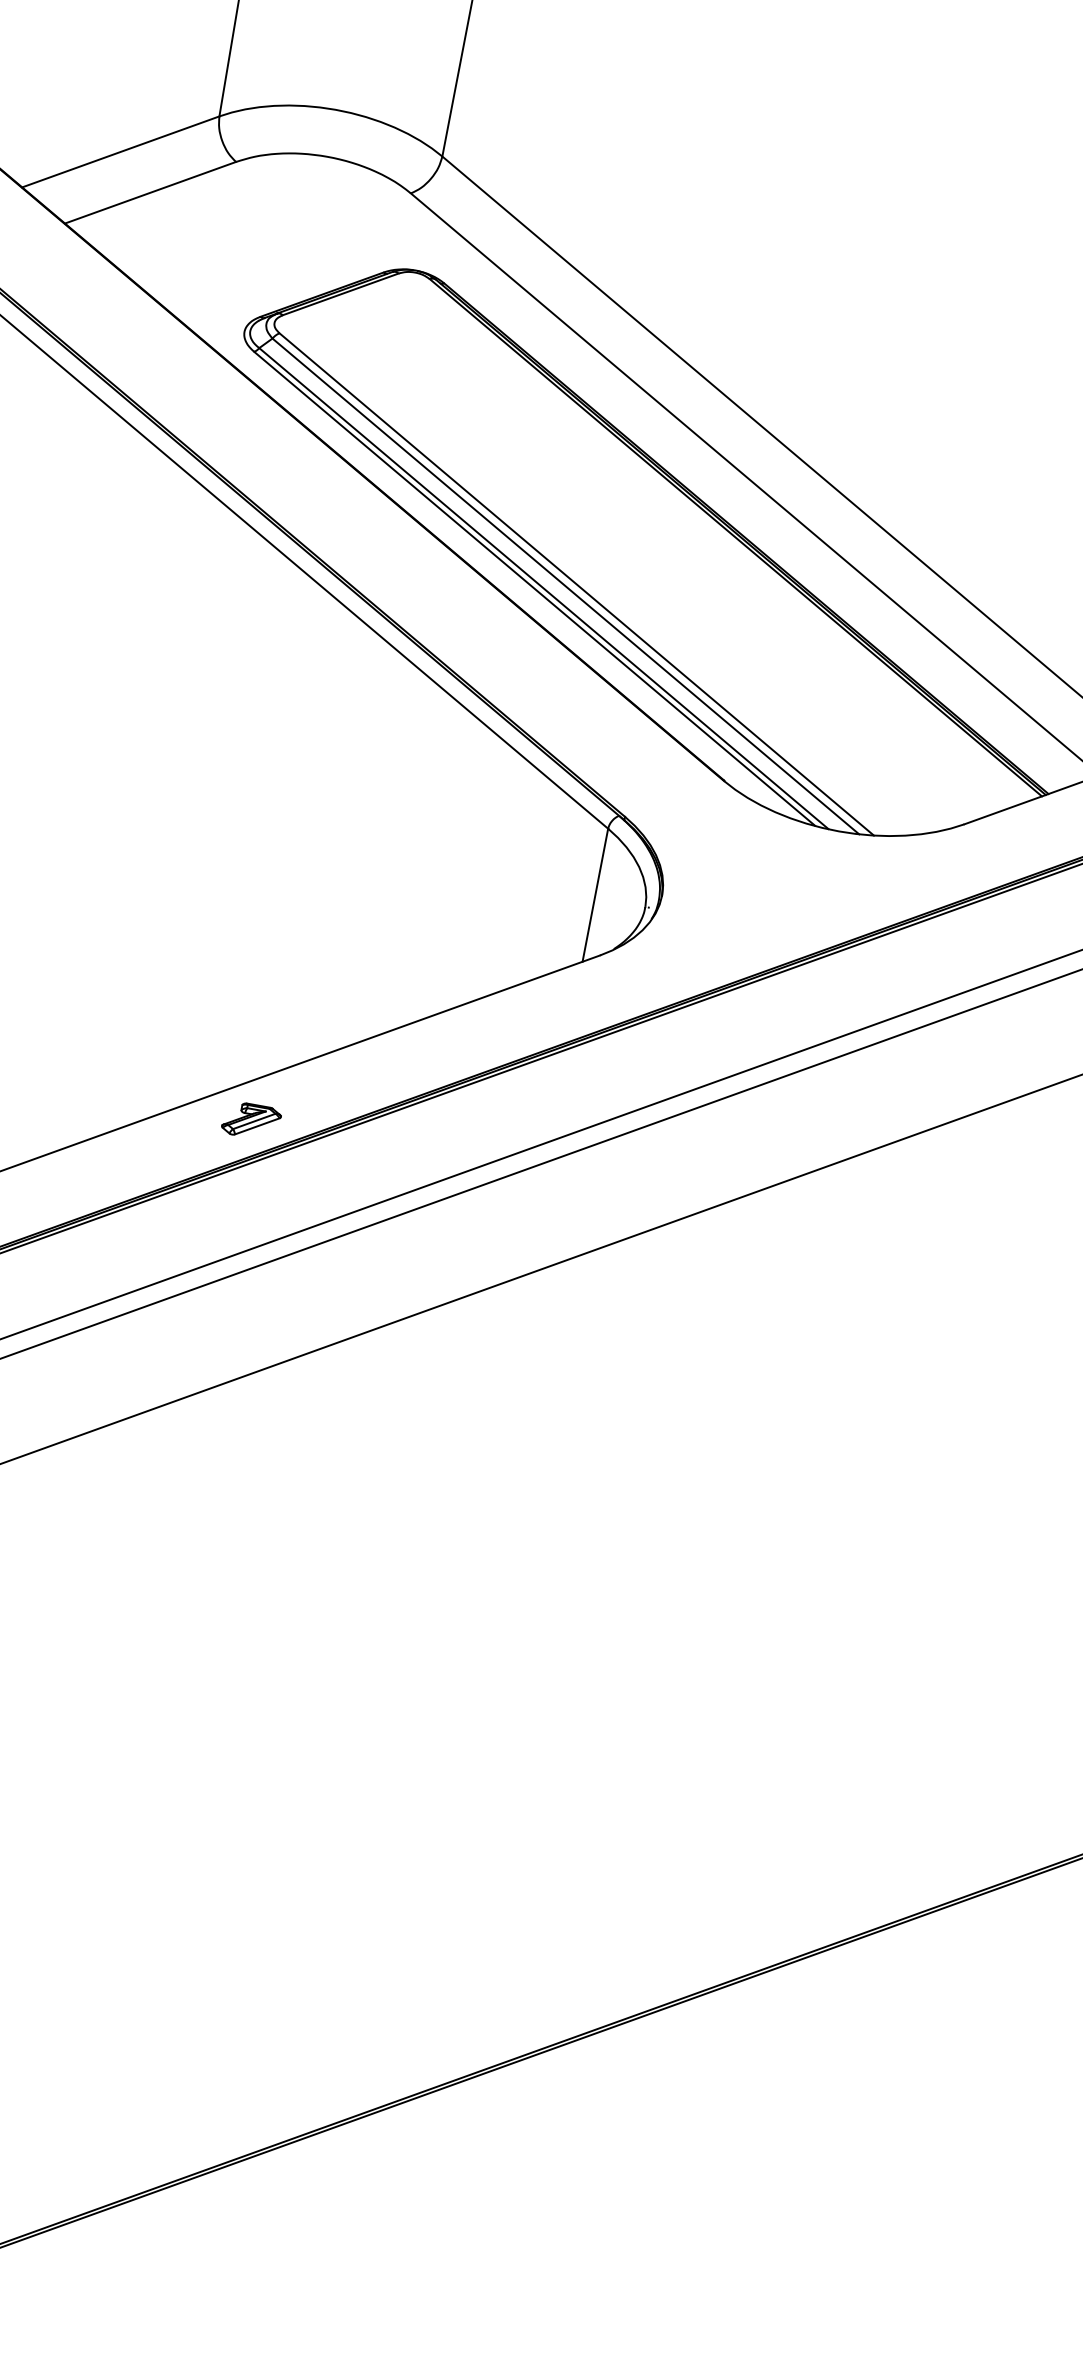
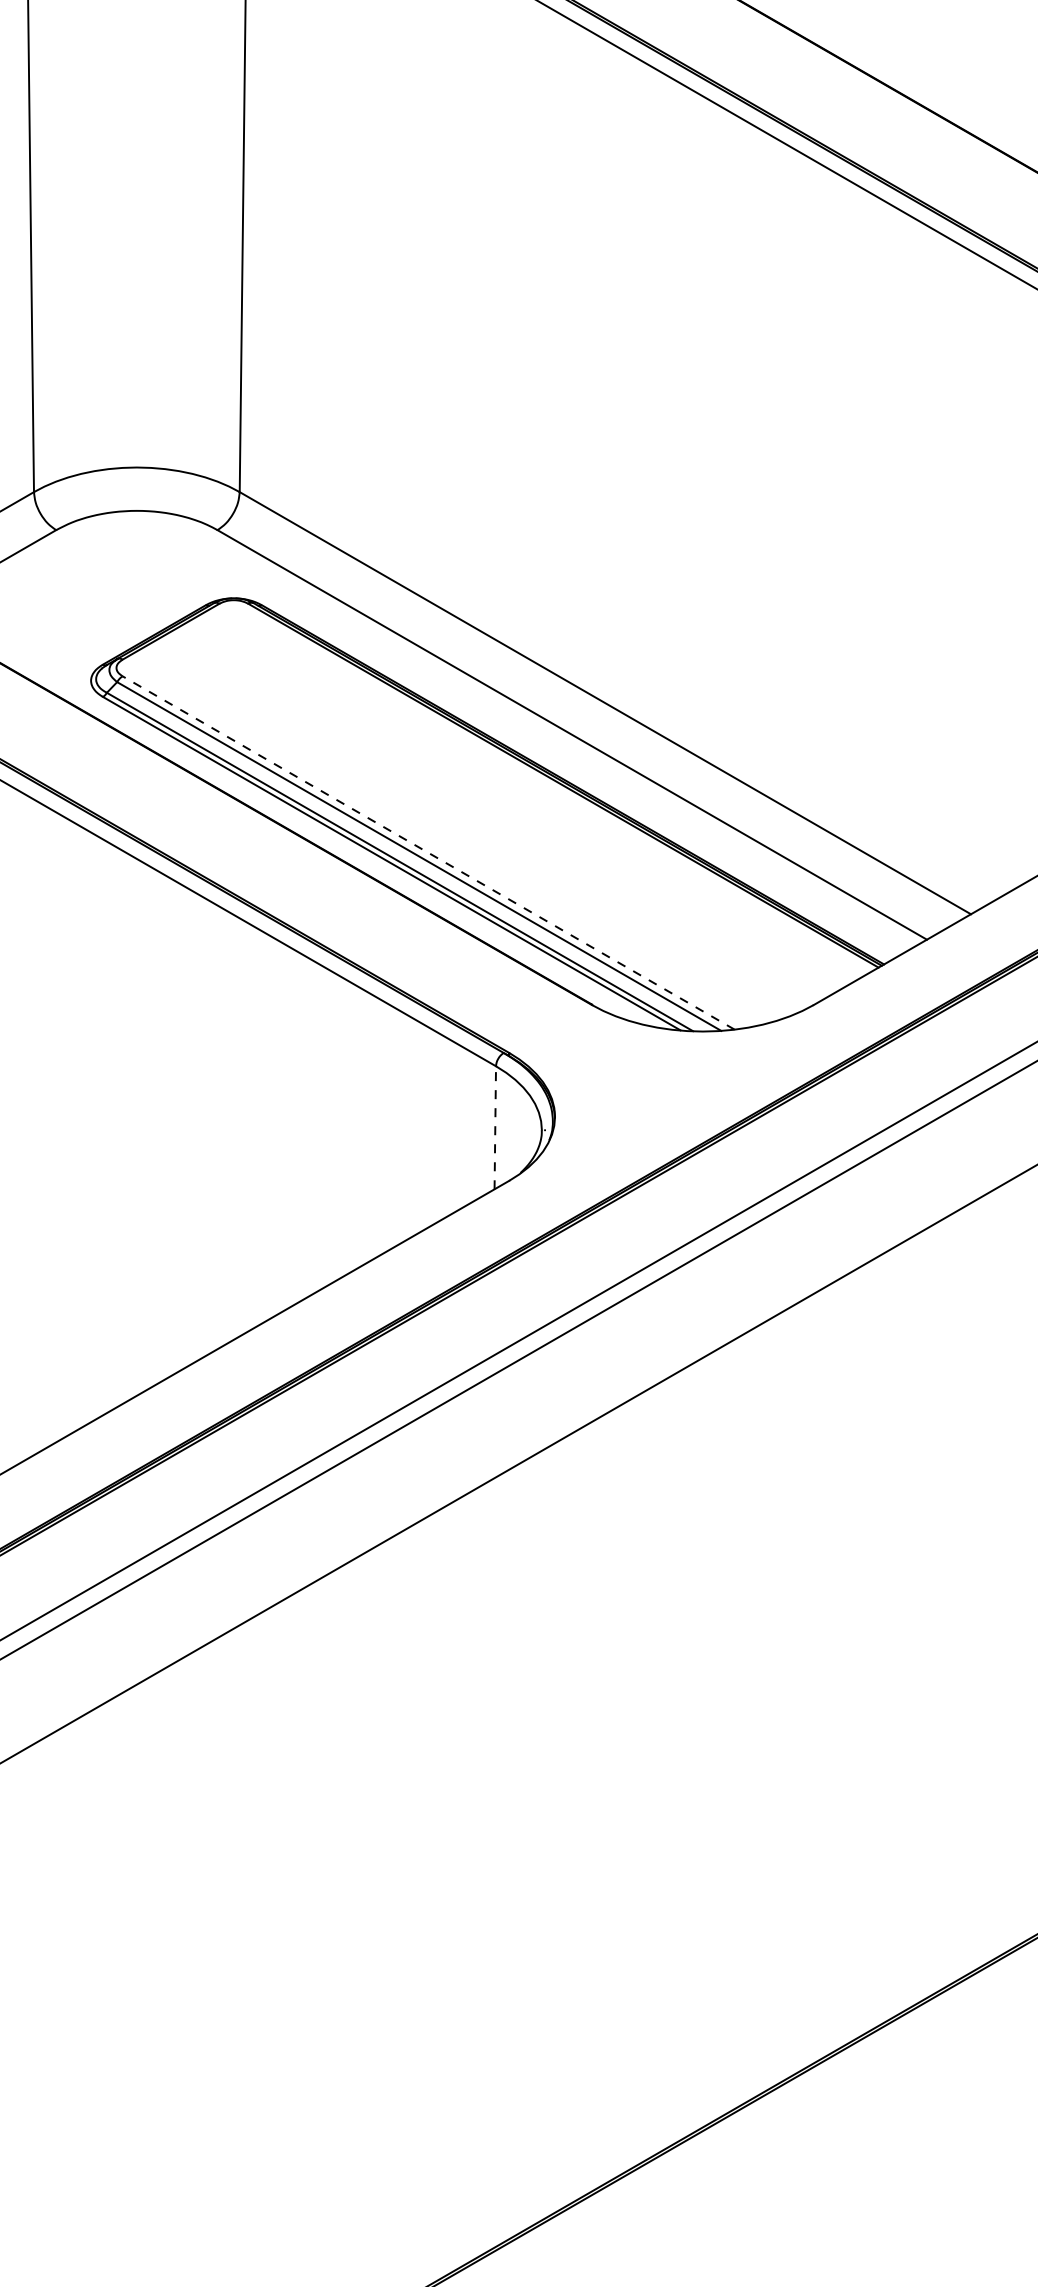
line: (576, 583) -> (428, 852), solid -> dashed
line: (595, 894) -> (495, 1127), solid -> dashed
part: (250, 1120) -> (223, 1384), removed

